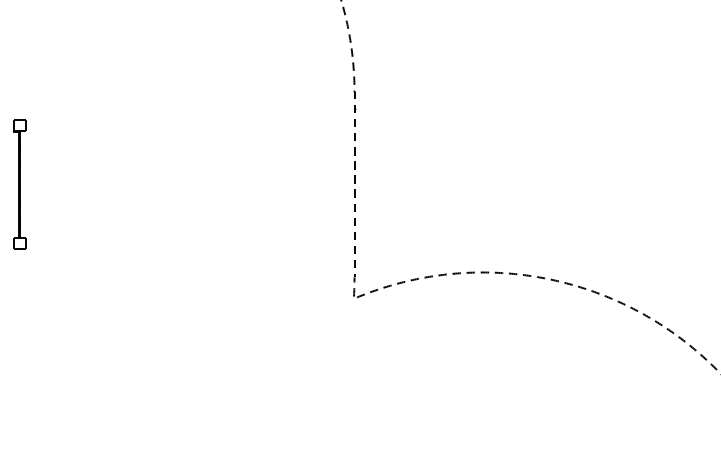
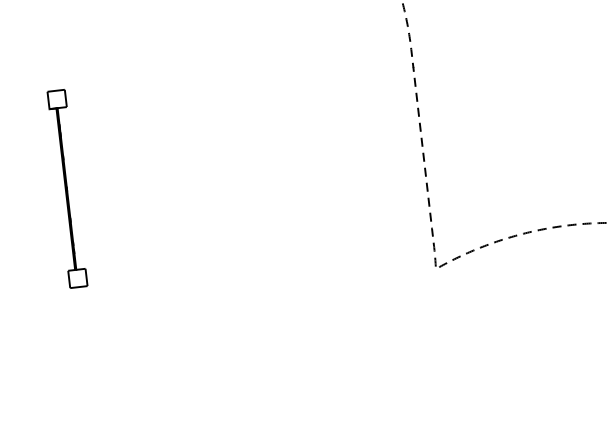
part: (19, 184) -> (66, 188), size x1.43

